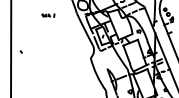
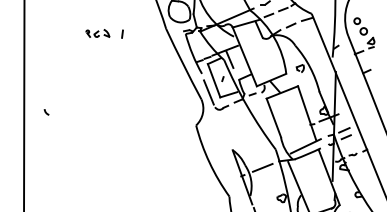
part: (48, 15) -> (104, 33), size x1.4

